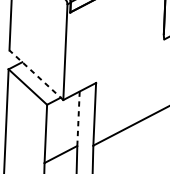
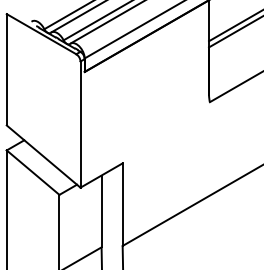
line: (36, 75) -> (43, 156), dashed -> solid
line: (78, 118) -> (101, 211), dashed -> solid

